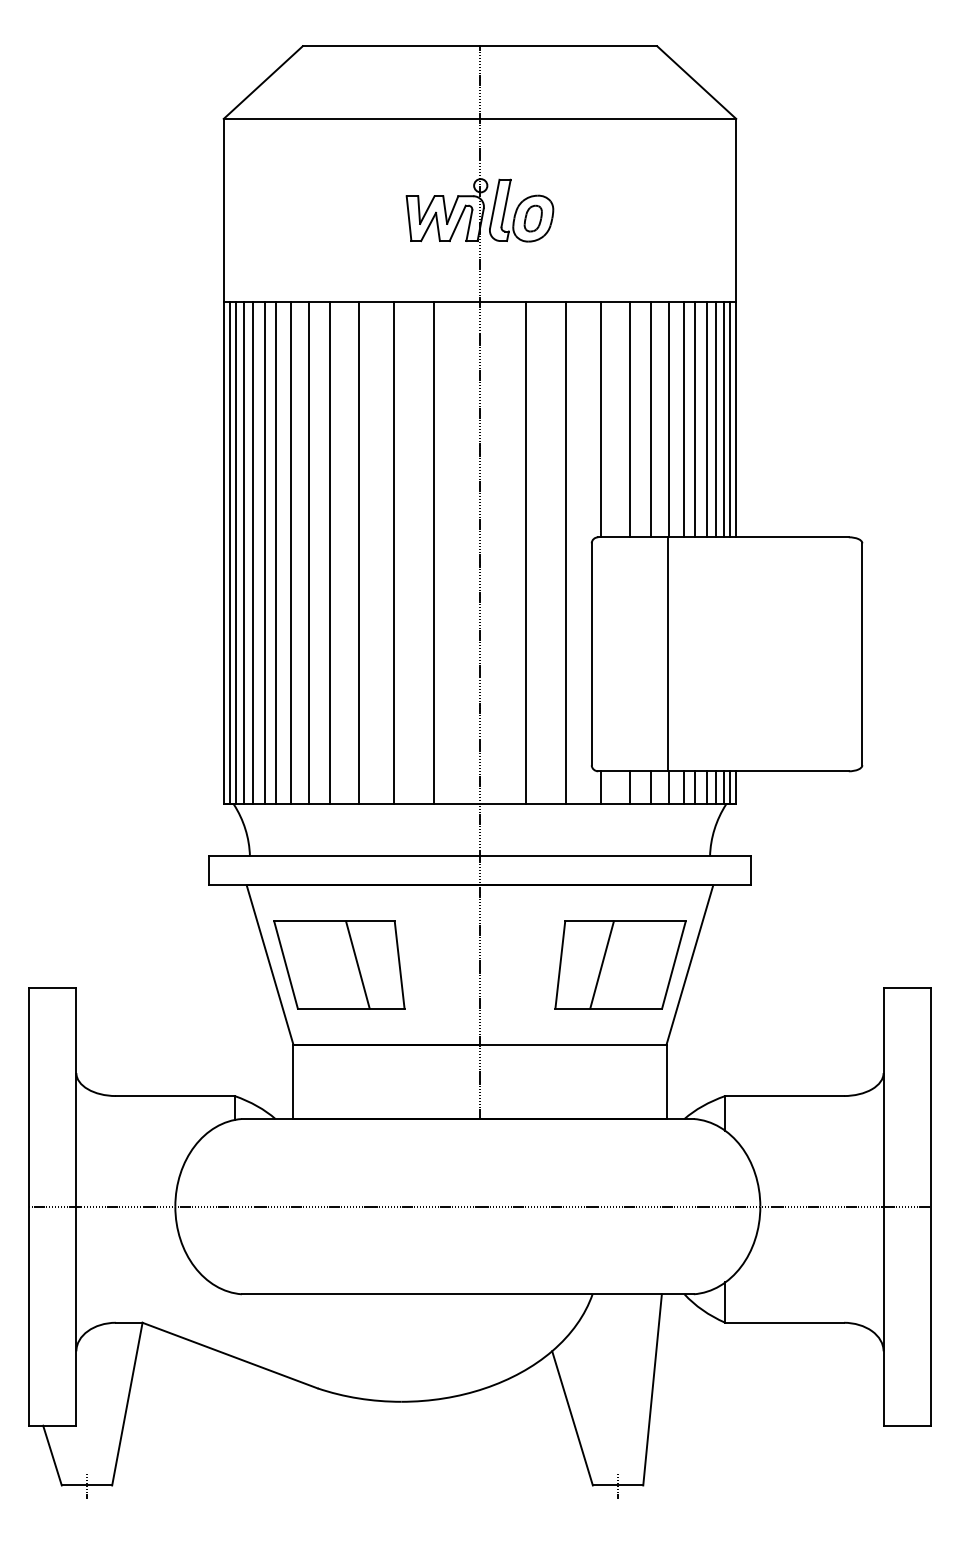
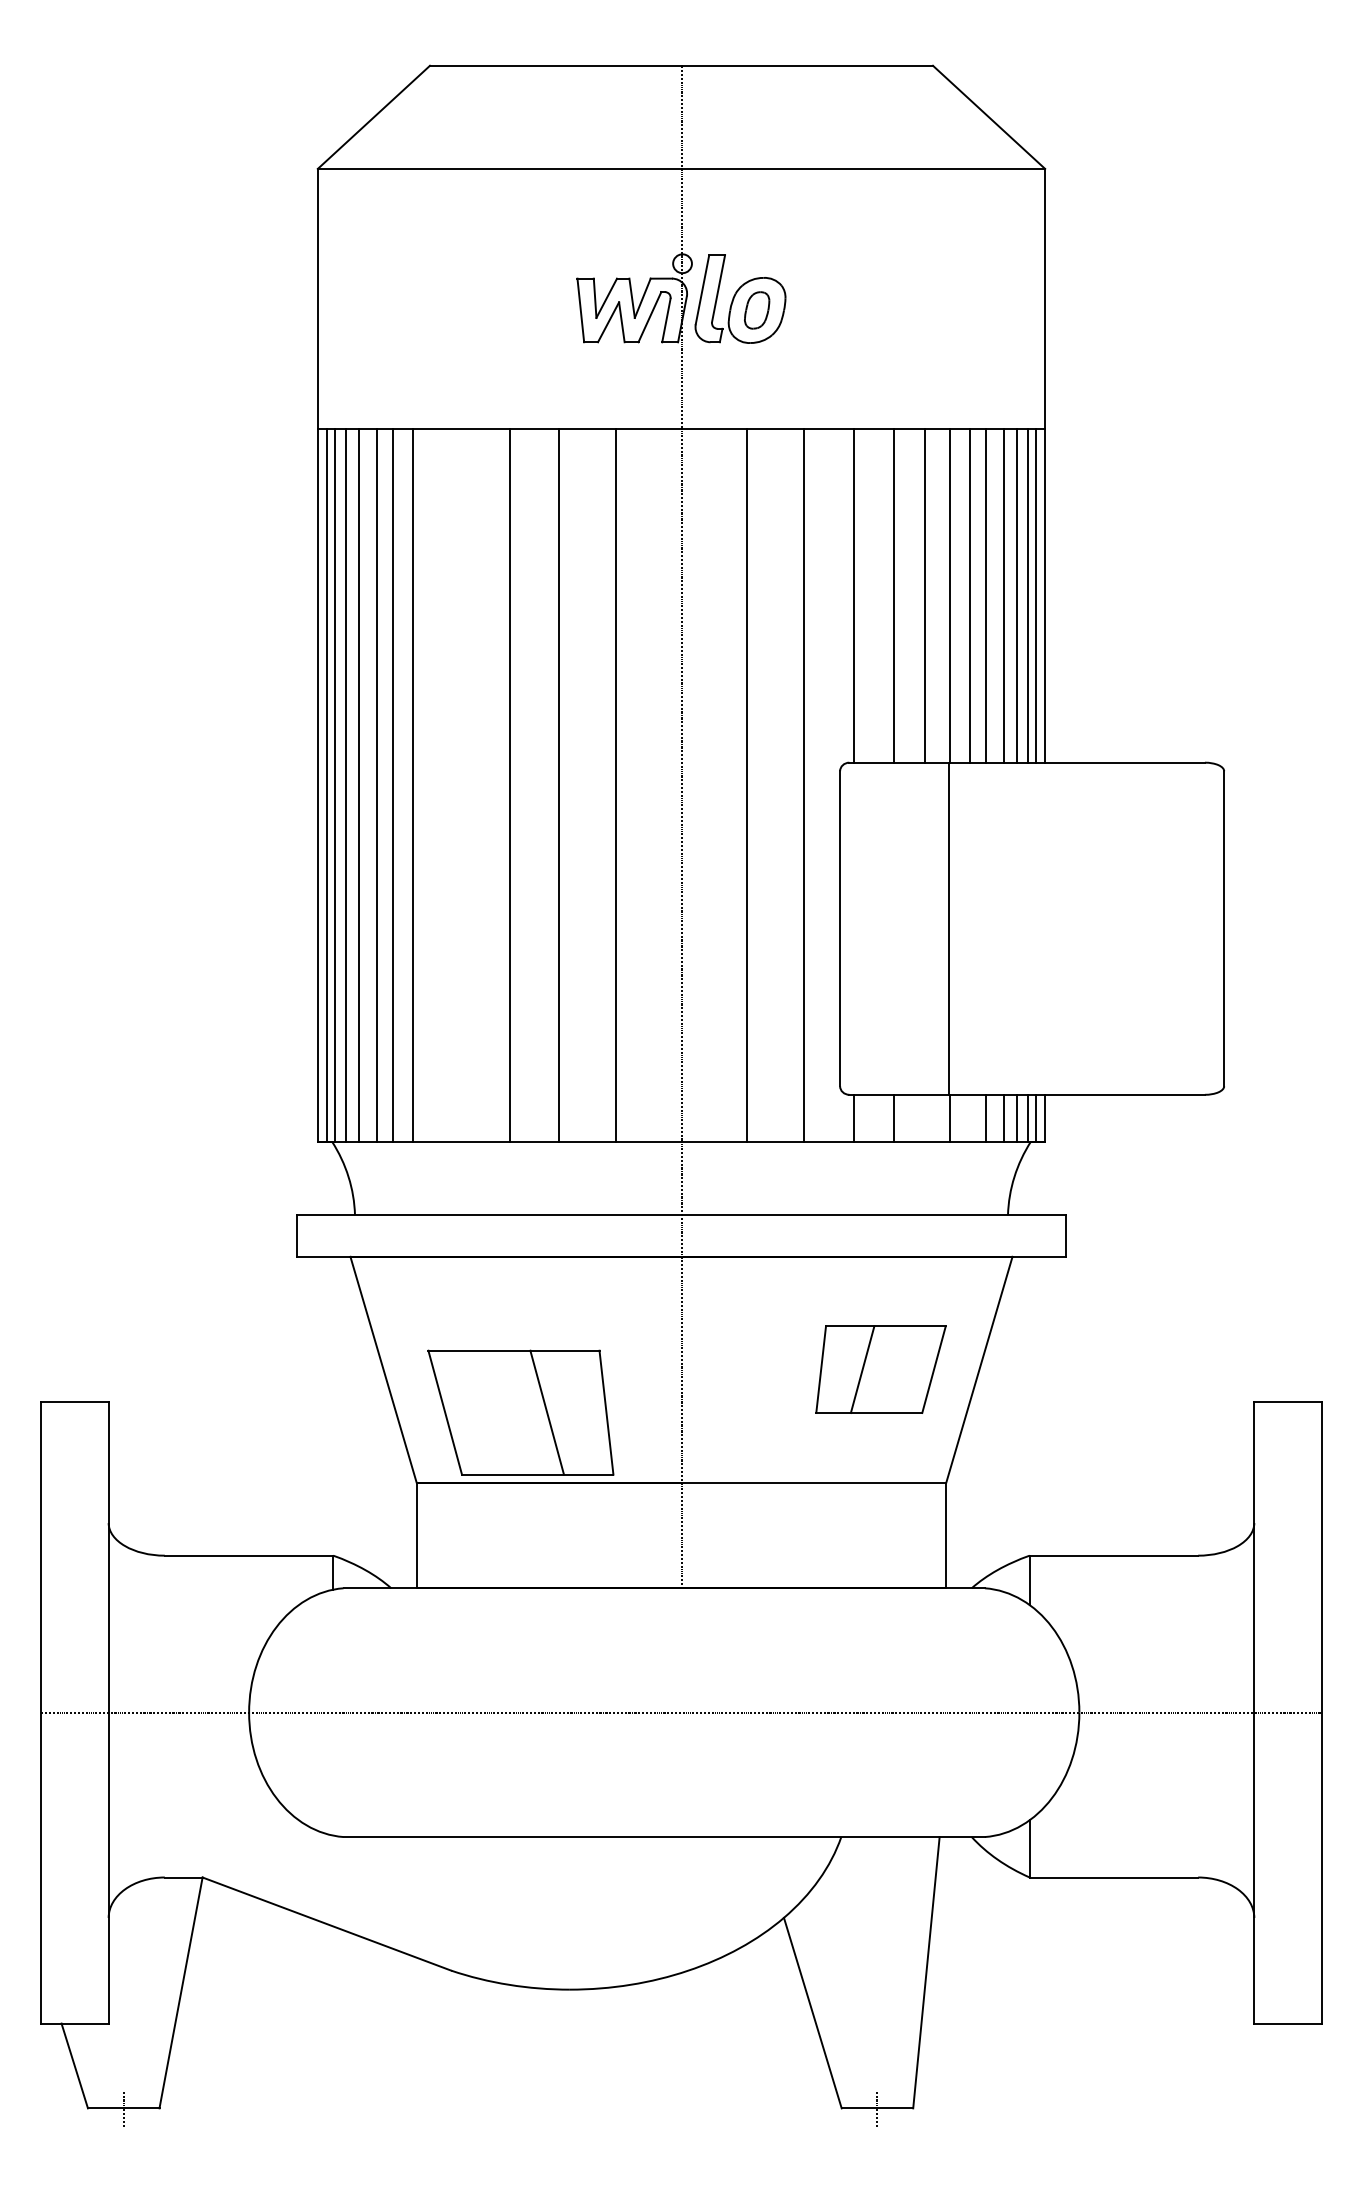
line: (308, 552) -> (438, 784), removed
line: (330, 552) -> (469, 784), removed
line: (651, 787) -> (924, 1117), removed
line: (683, 787) -> (970, 1117), removed
part: (339, 964) -> (520, 1412), moved
part: (620, 964) -> (880, 1369), size x0.7

